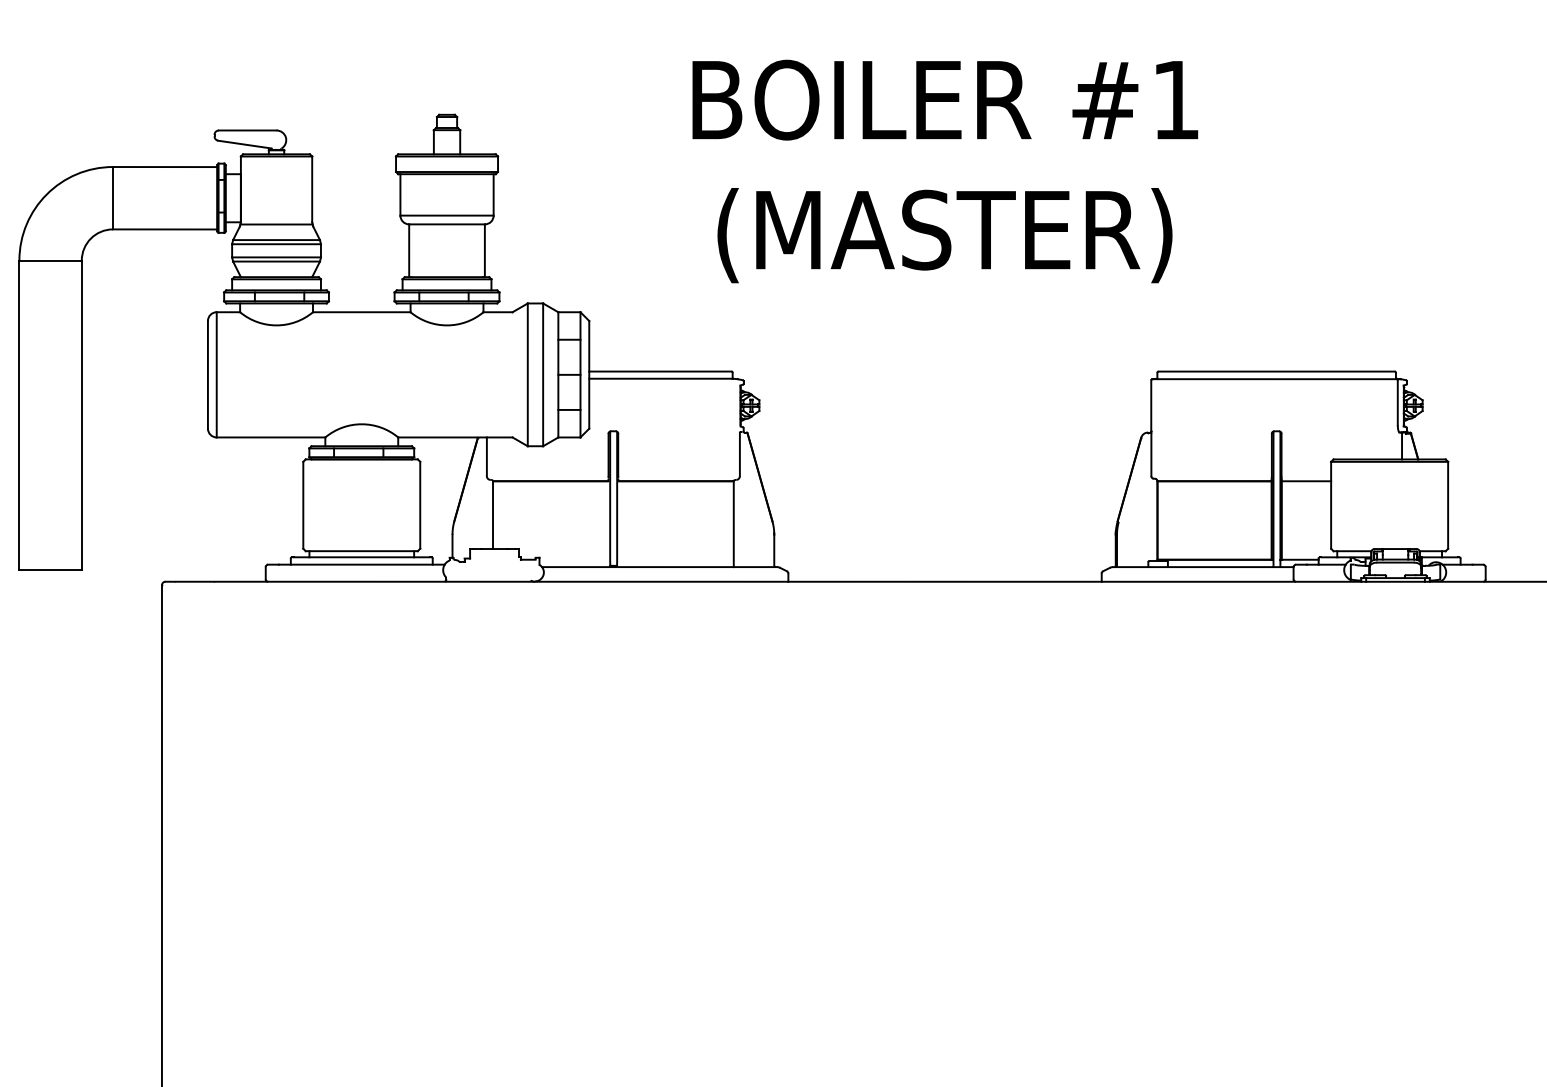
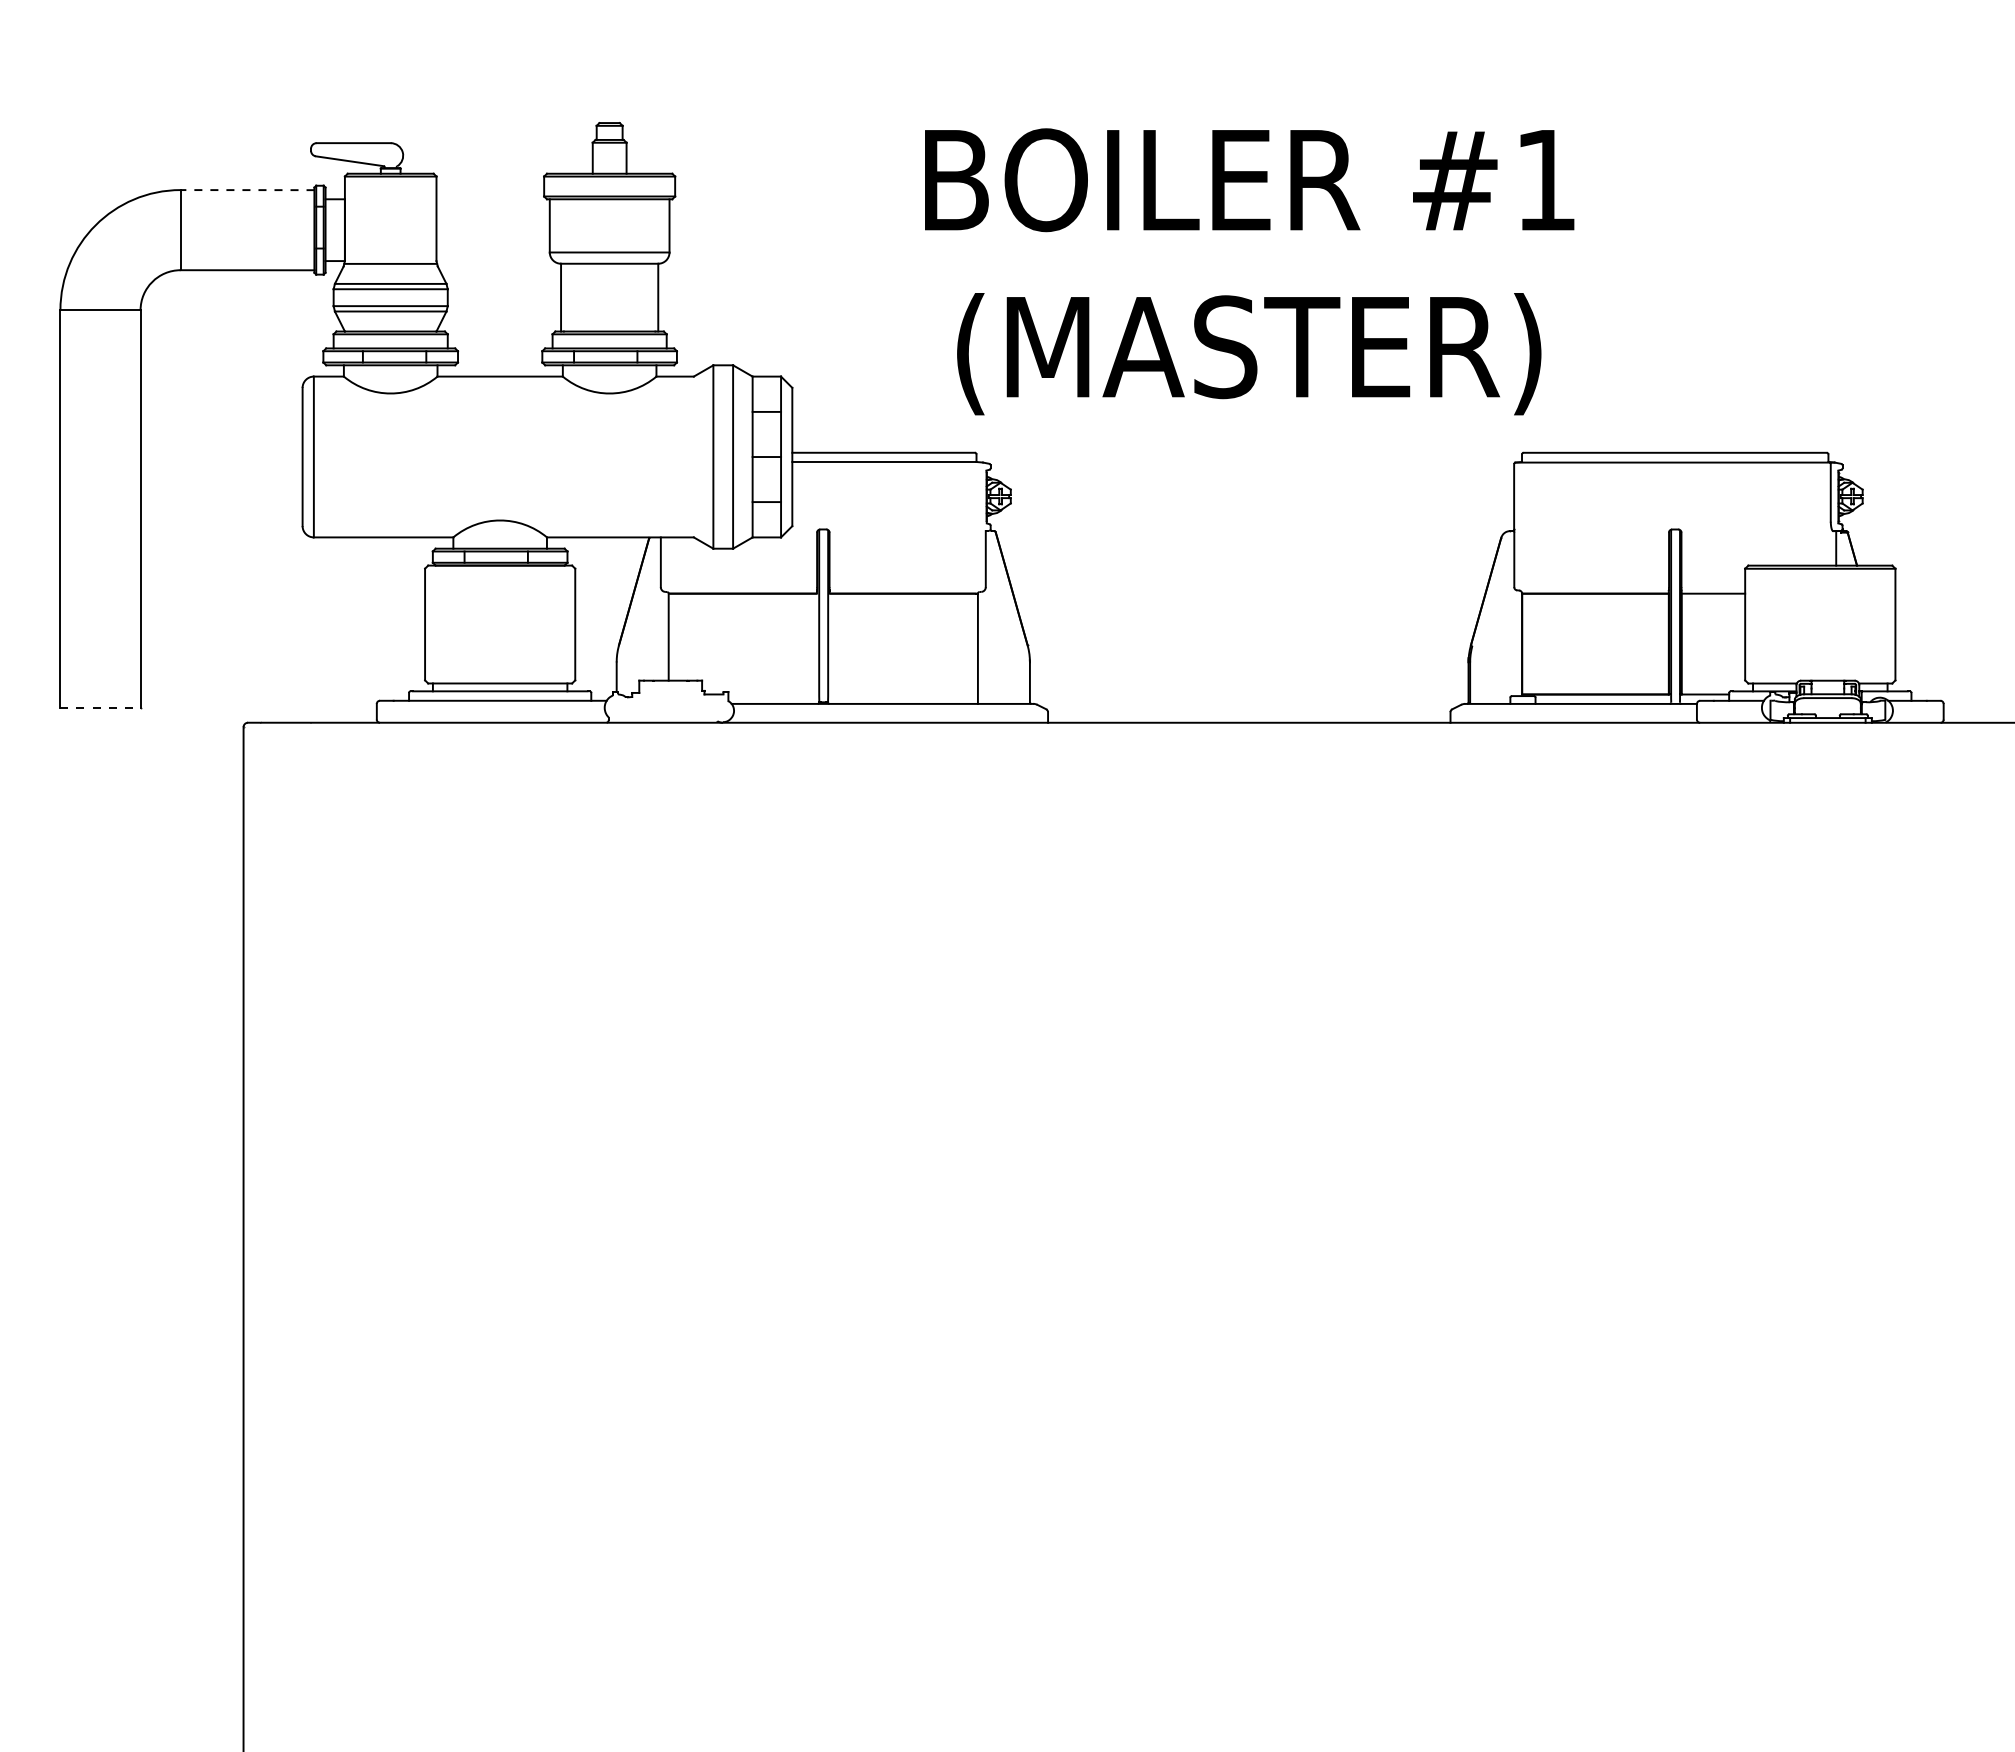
line: (165, 167) -> (247, 190), solid -> dashed
text: (945, 171) -> (1249, 271), moved
line: (51, 569) -> (101, 707), solid -> dashed

